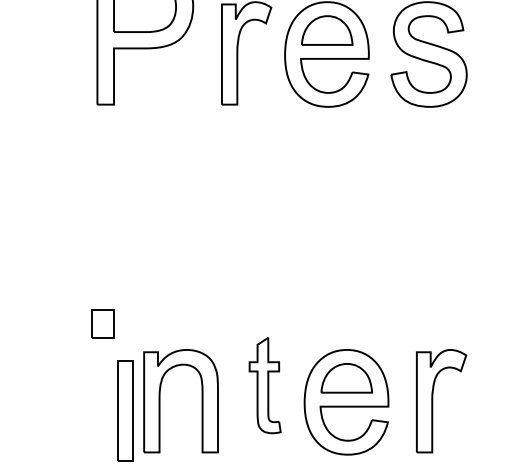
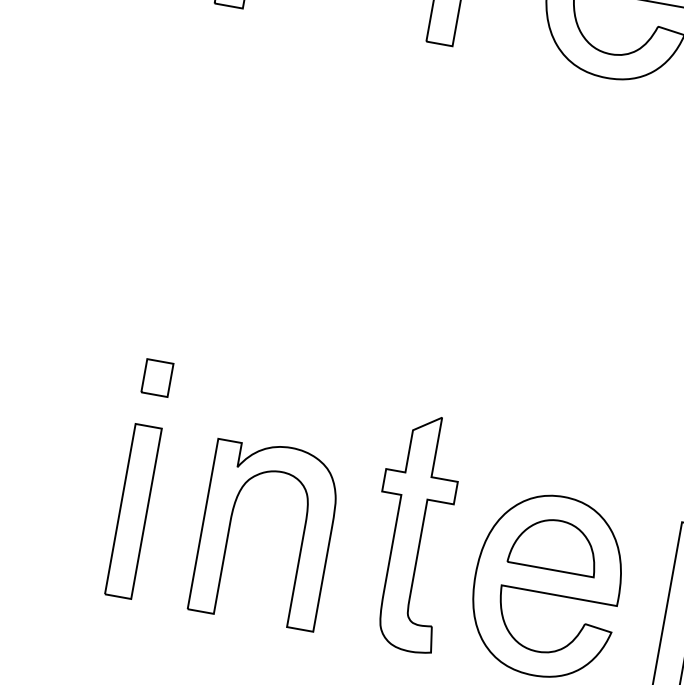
part: (103, 323) -> (158, 377), size x0.71
part: (265, 385) -> (414, 532), size x1.43
part: (125, 410) -> (134, 510), moved

